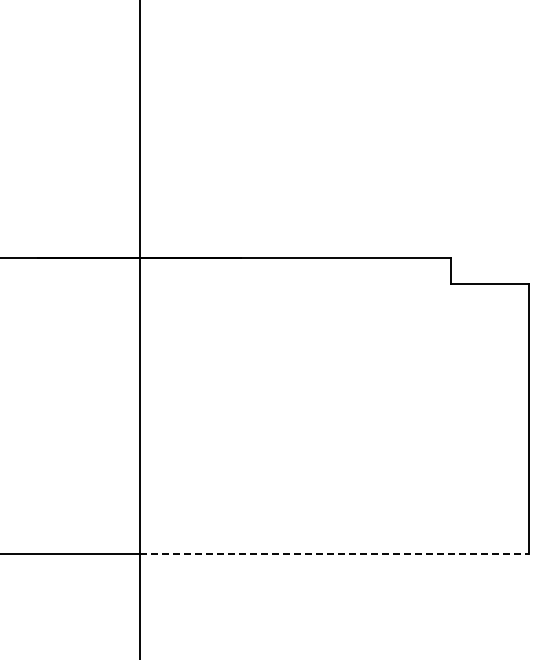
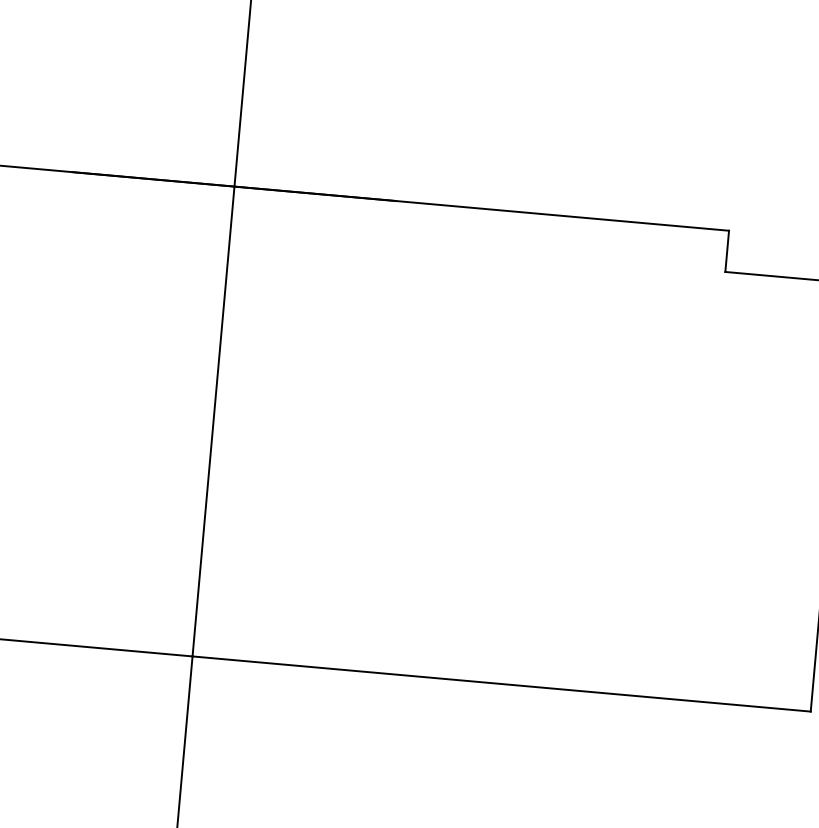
line: (334, 553) -> (502, 683), dashed -> solid

